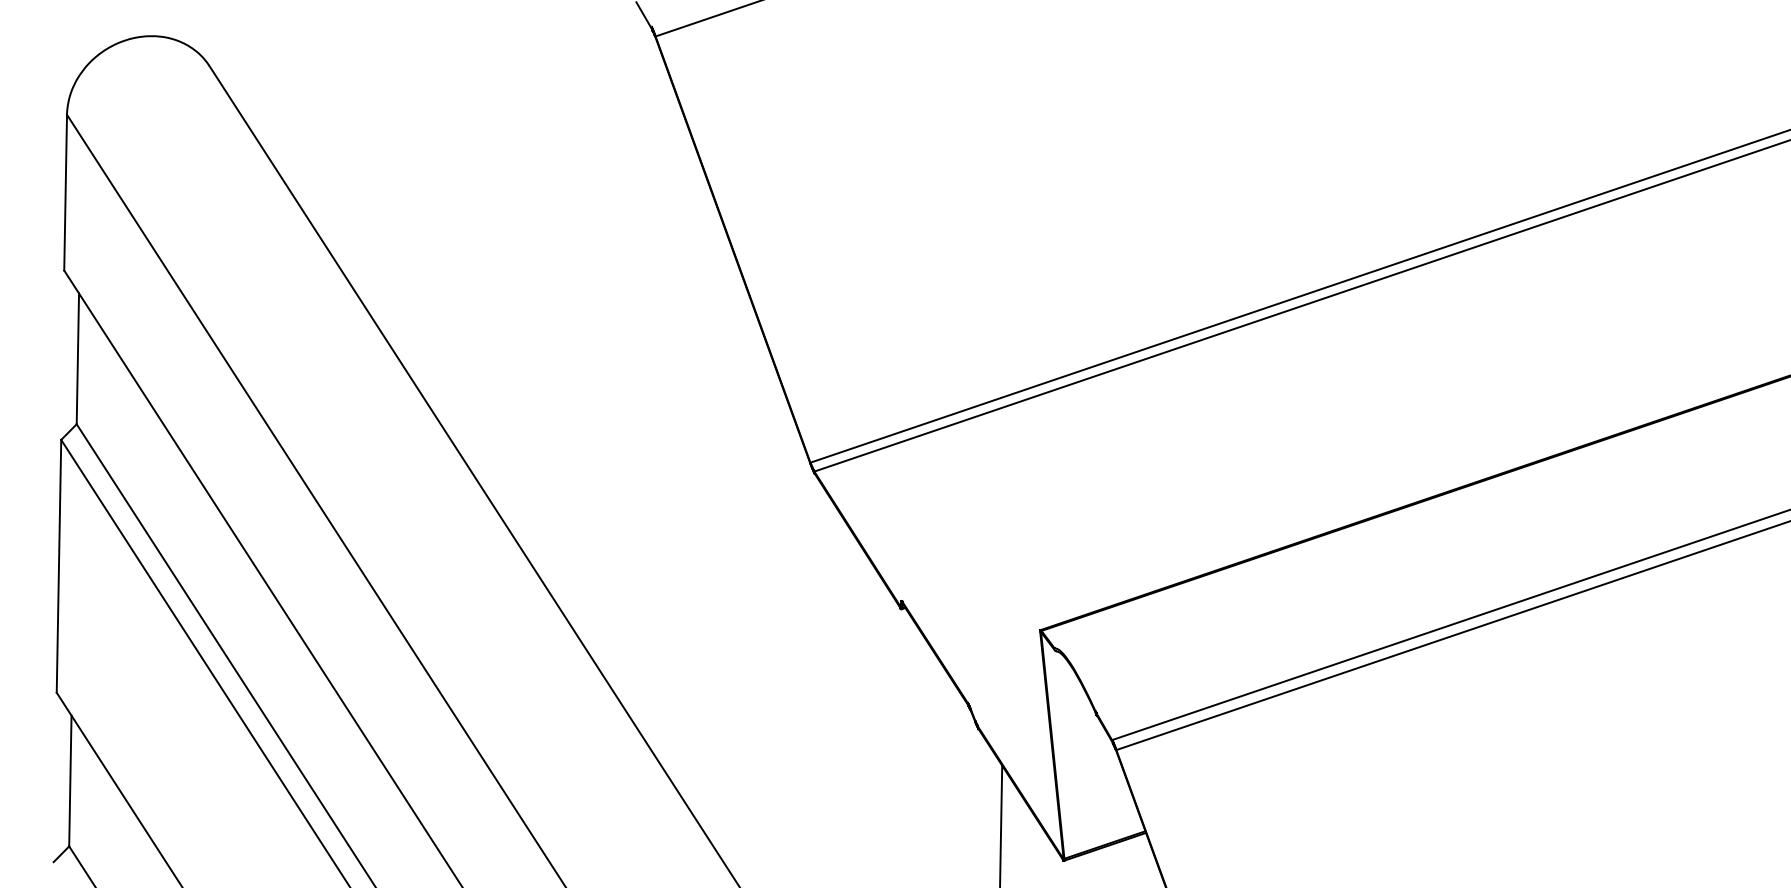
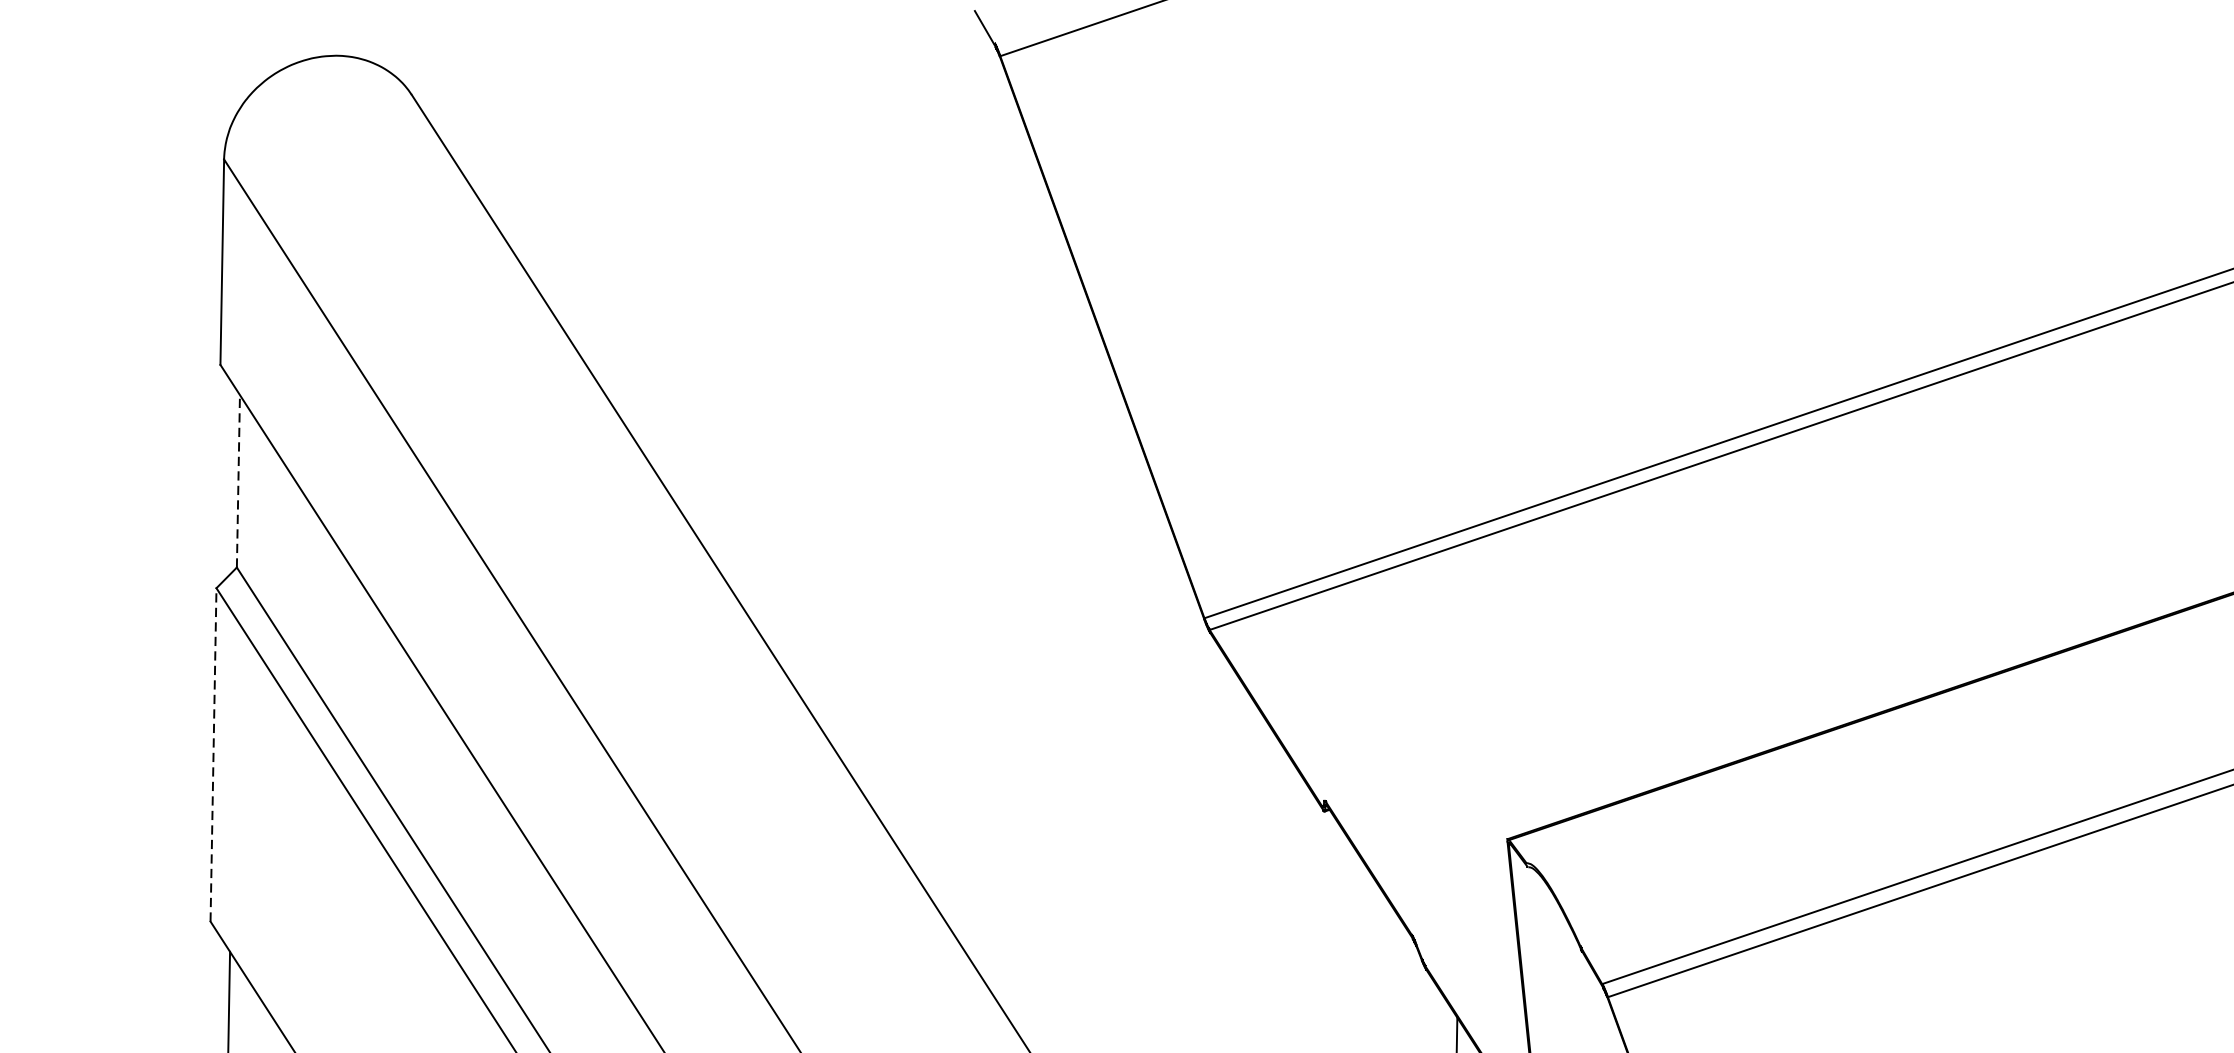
line: (77, 358) -> (237, 480), solid -> dashed
line: (59, 565) -> (214, 753), solid -> dashed

